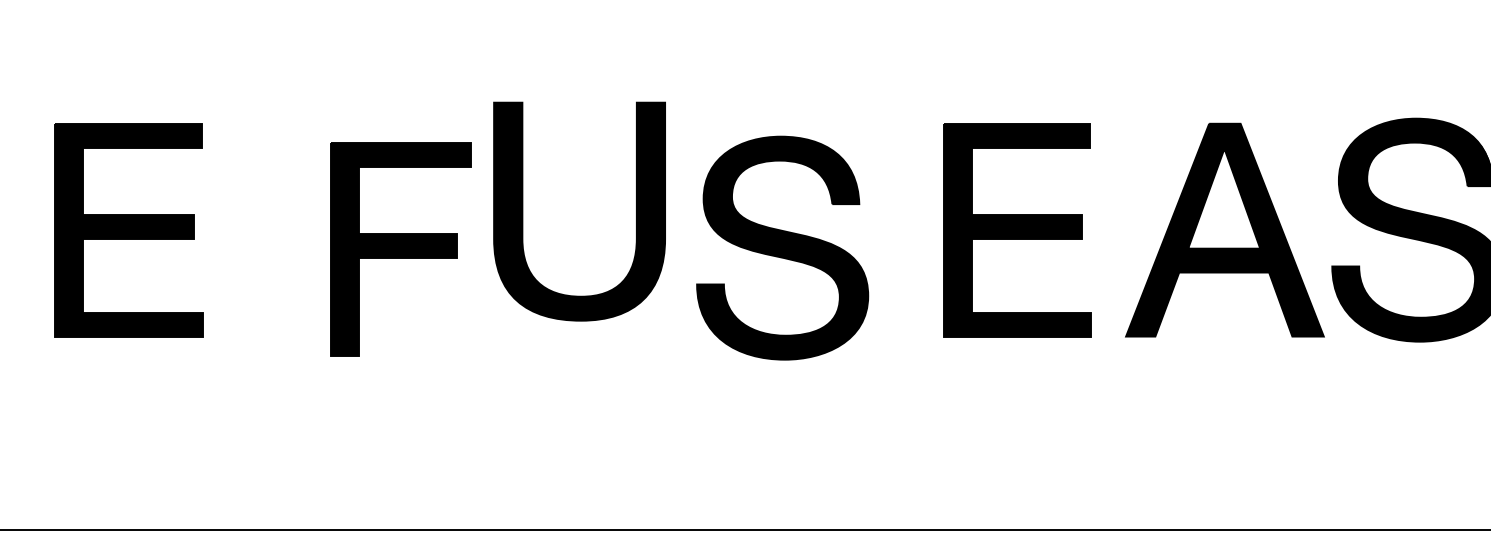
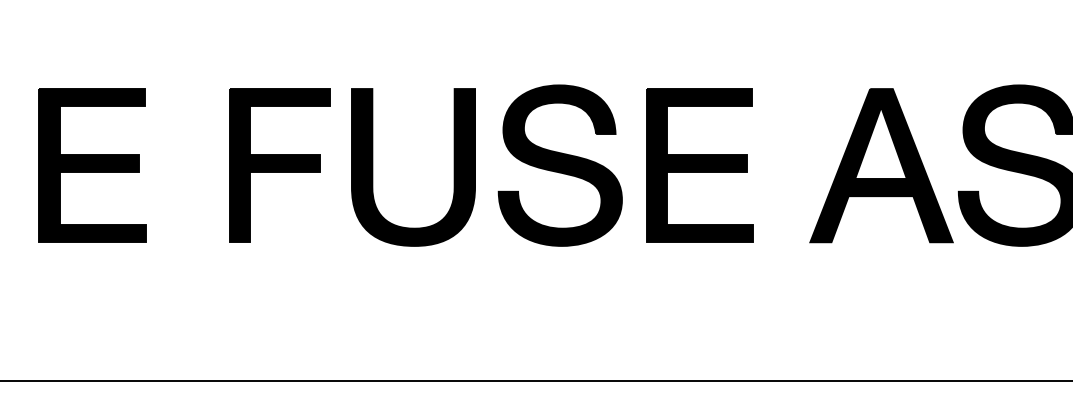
part: (523, 211) -> (373, 167), moved
part: (1017, 230) -> (699, 165), moved
part: (782, 247) -> (560, 165), moved
part: (400, 249) -> (279, 165), moved

